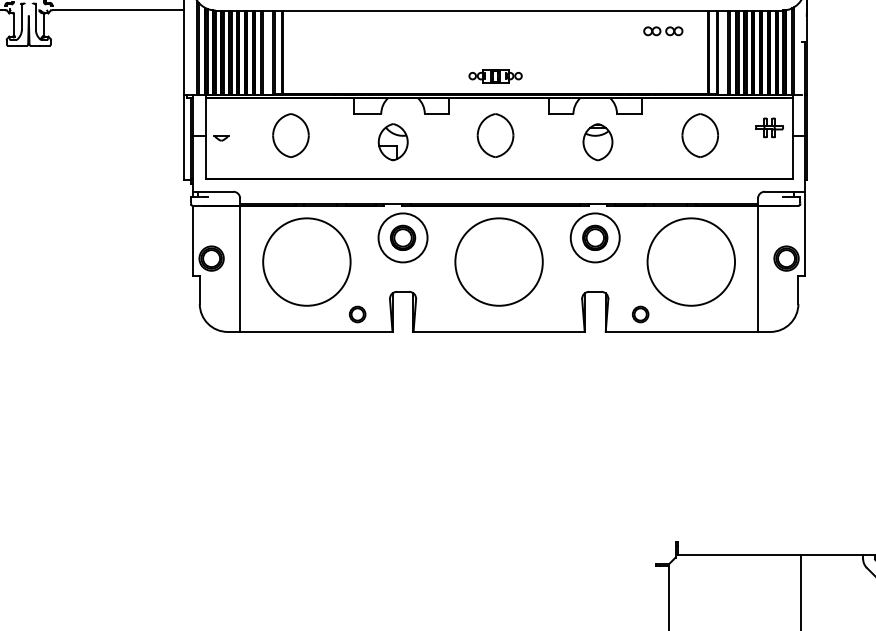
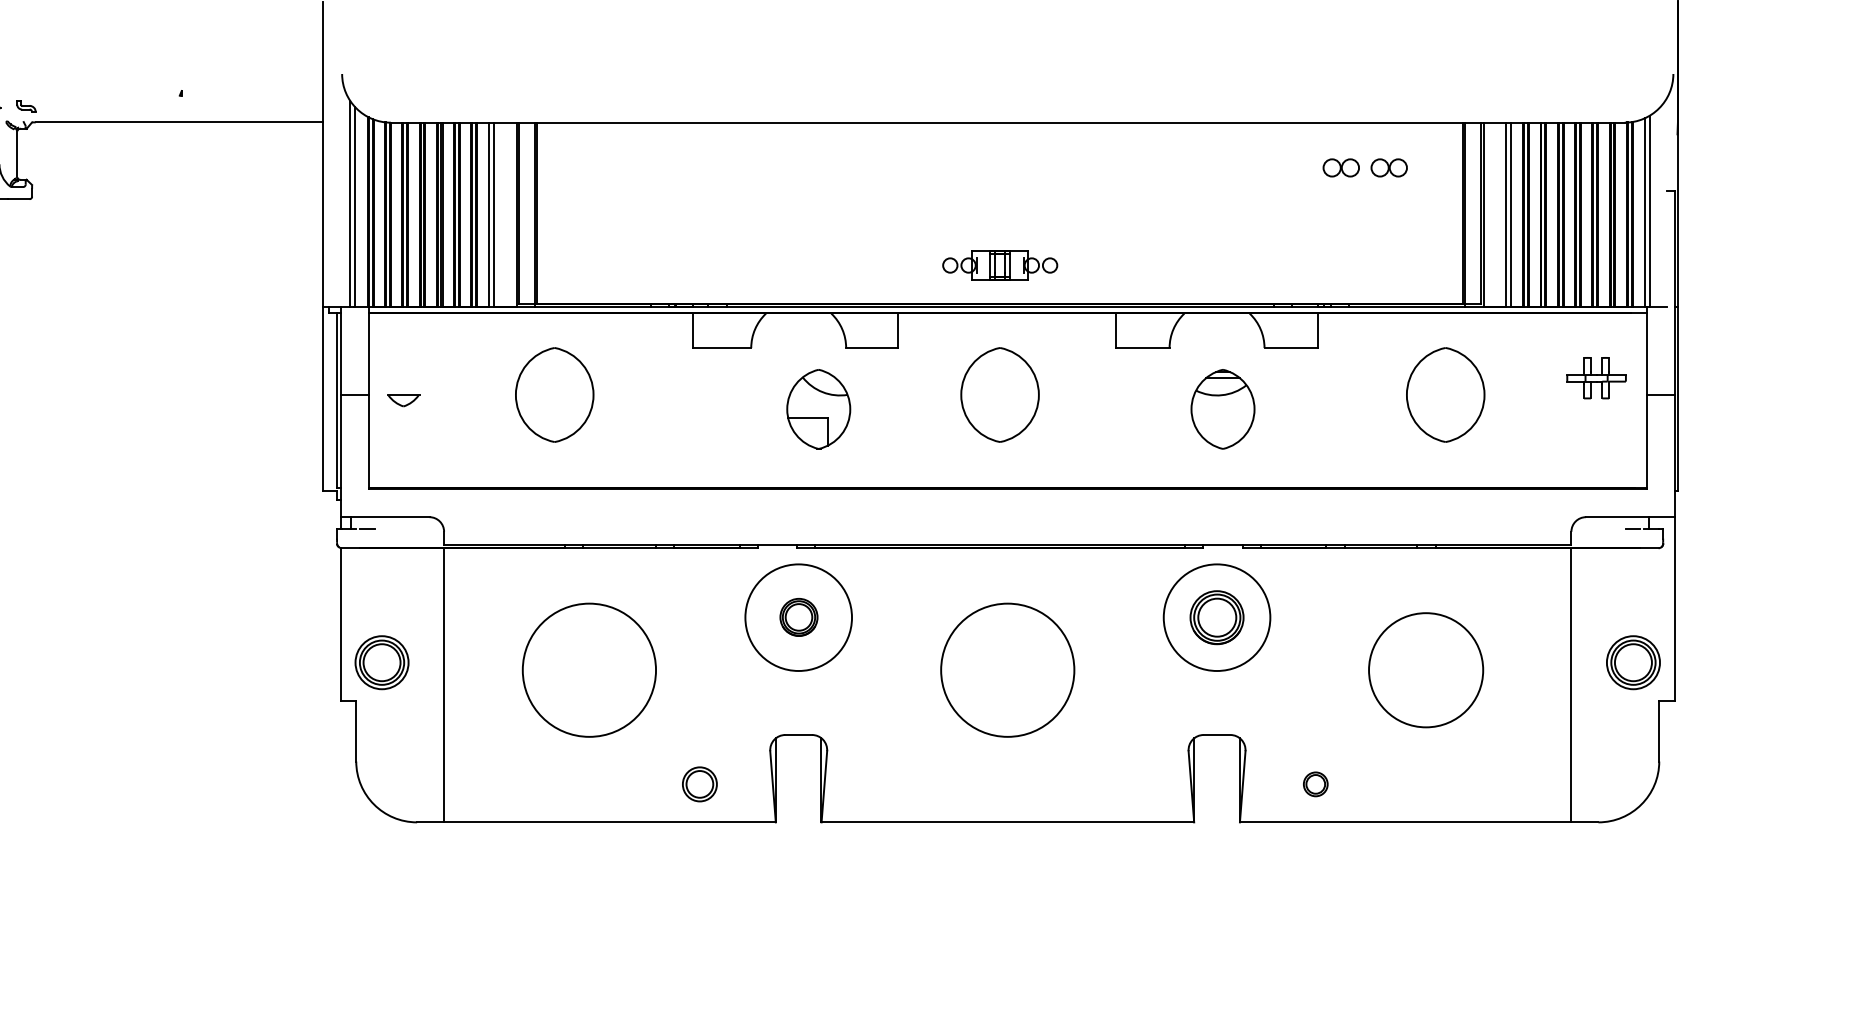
part: (392, 142) -> (817, 409), moved
part: (403, 237) -> (799, 616), size x0.7
circle: (306, 261) -> (588, 669), size x0.7
circle: (498, 261) -> (1006, 669), size x0.7
circle: (691, 261) -> (1426, 669), size x0.6
part: (640, 314) -> (1315, 784), size x0.7

